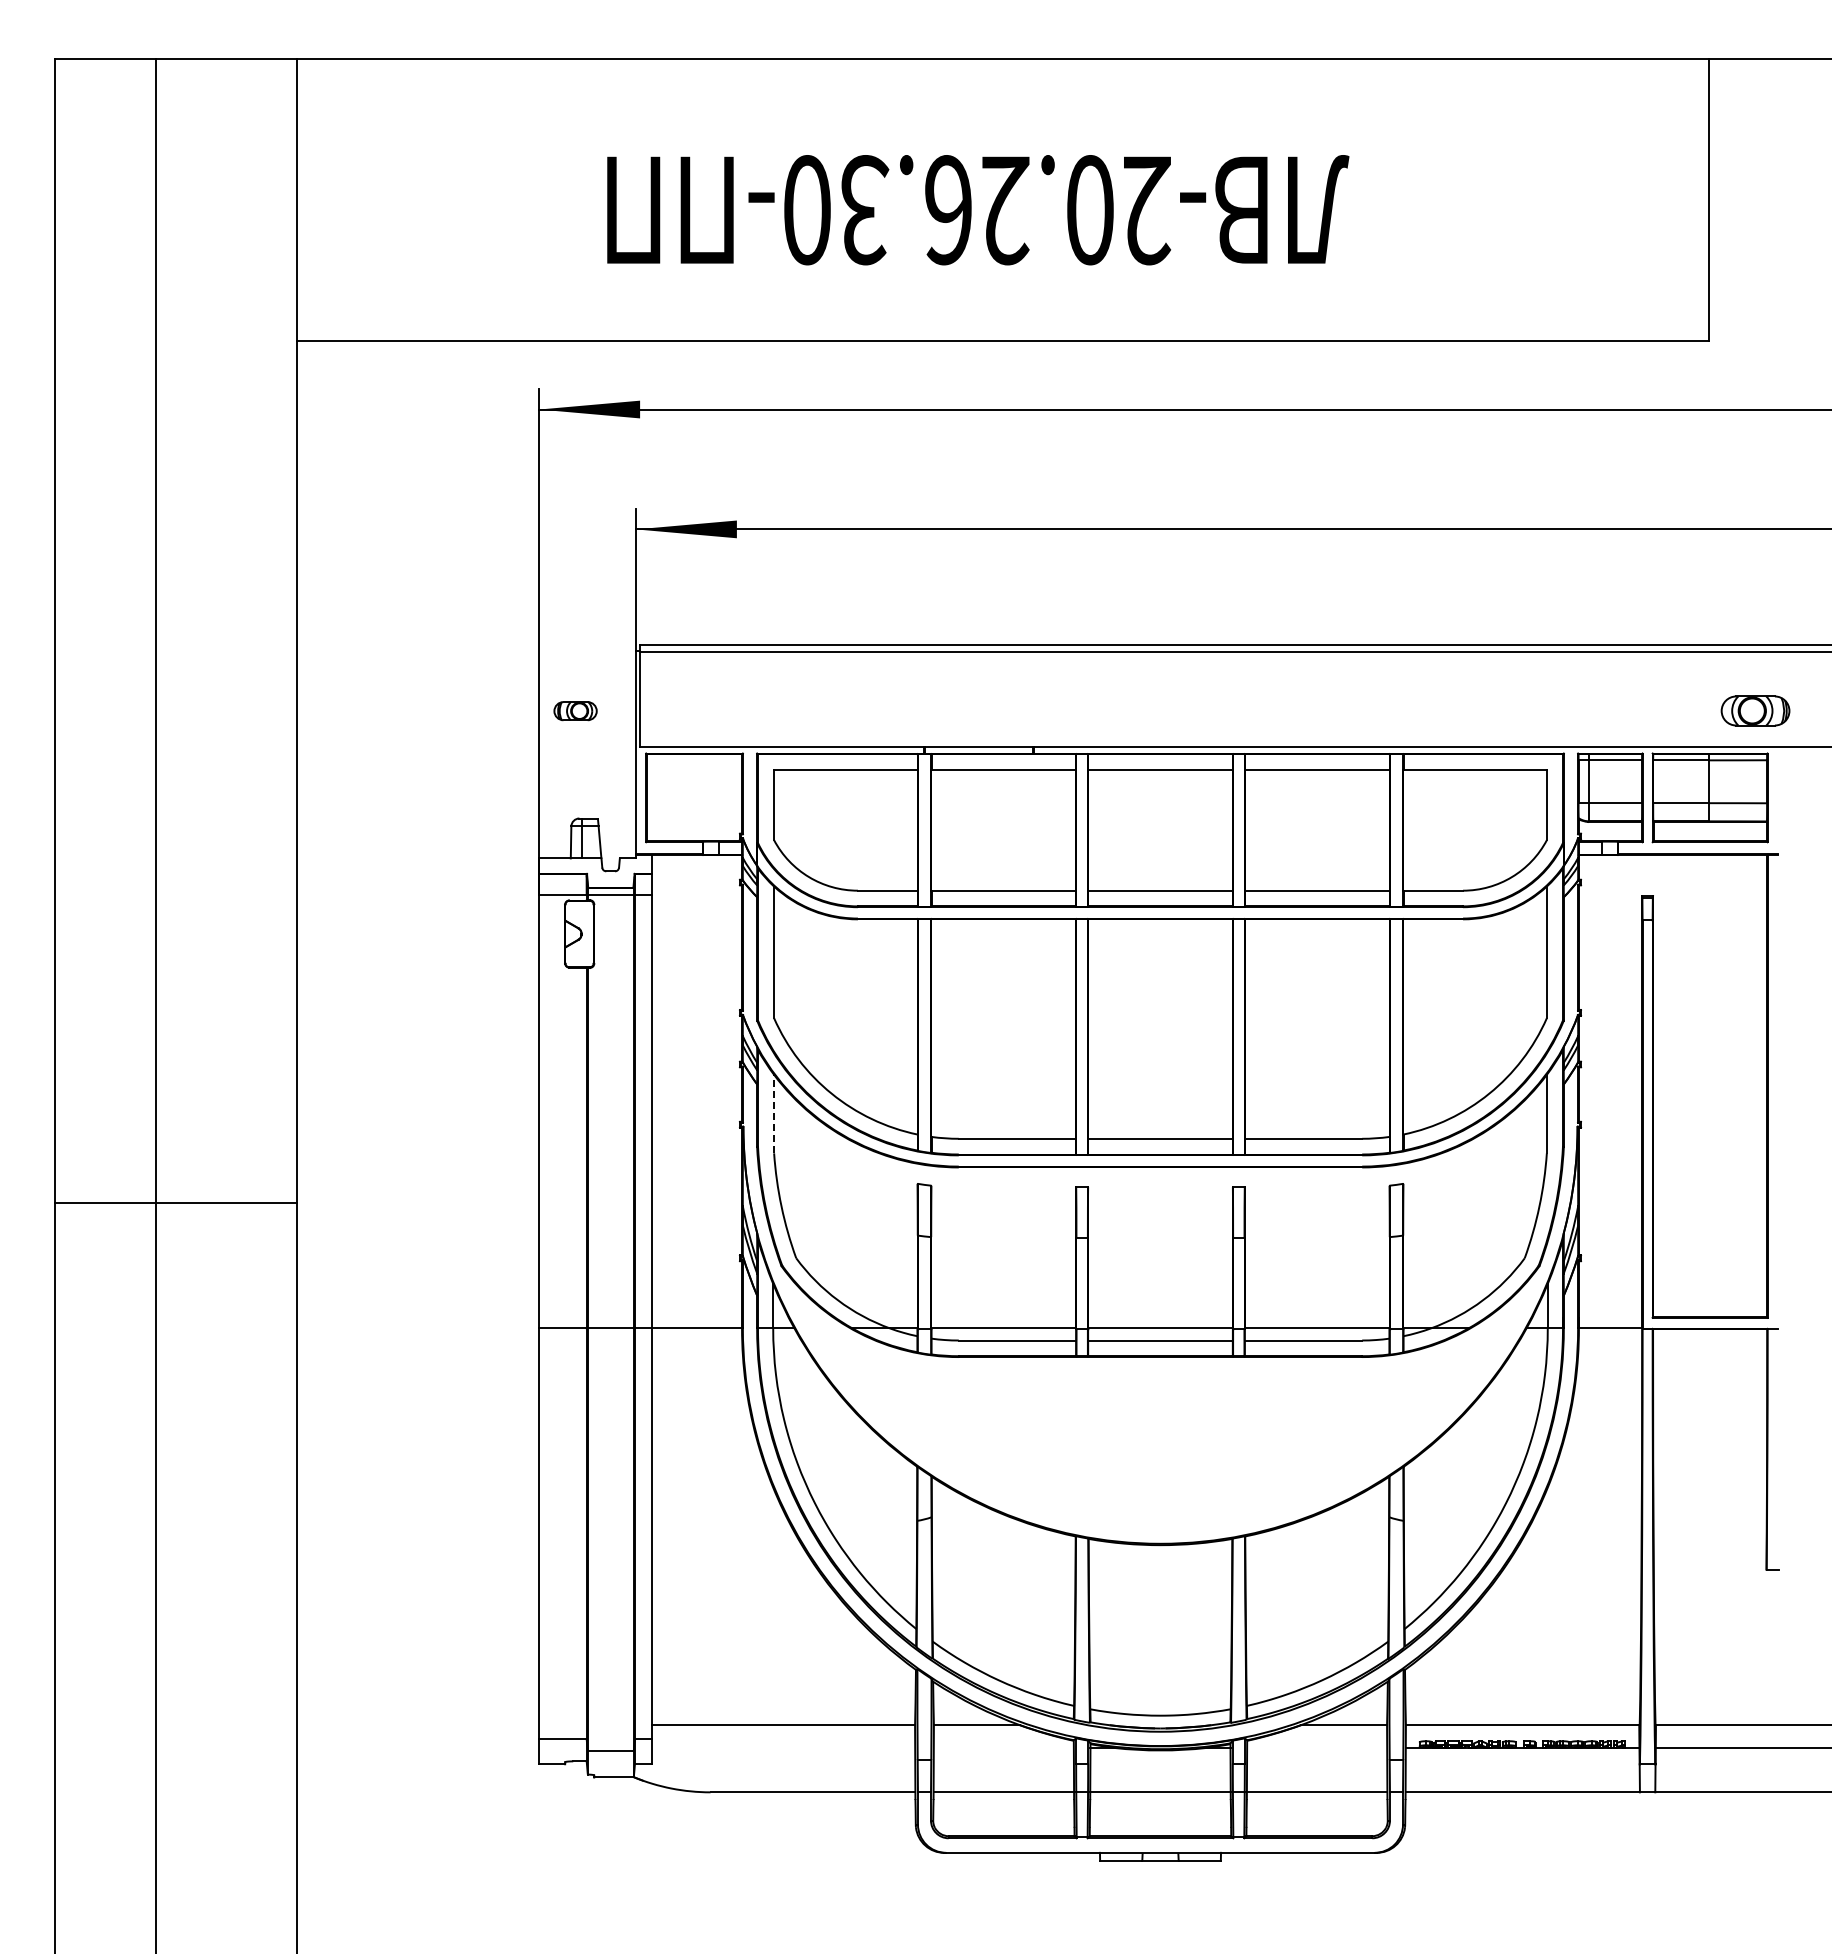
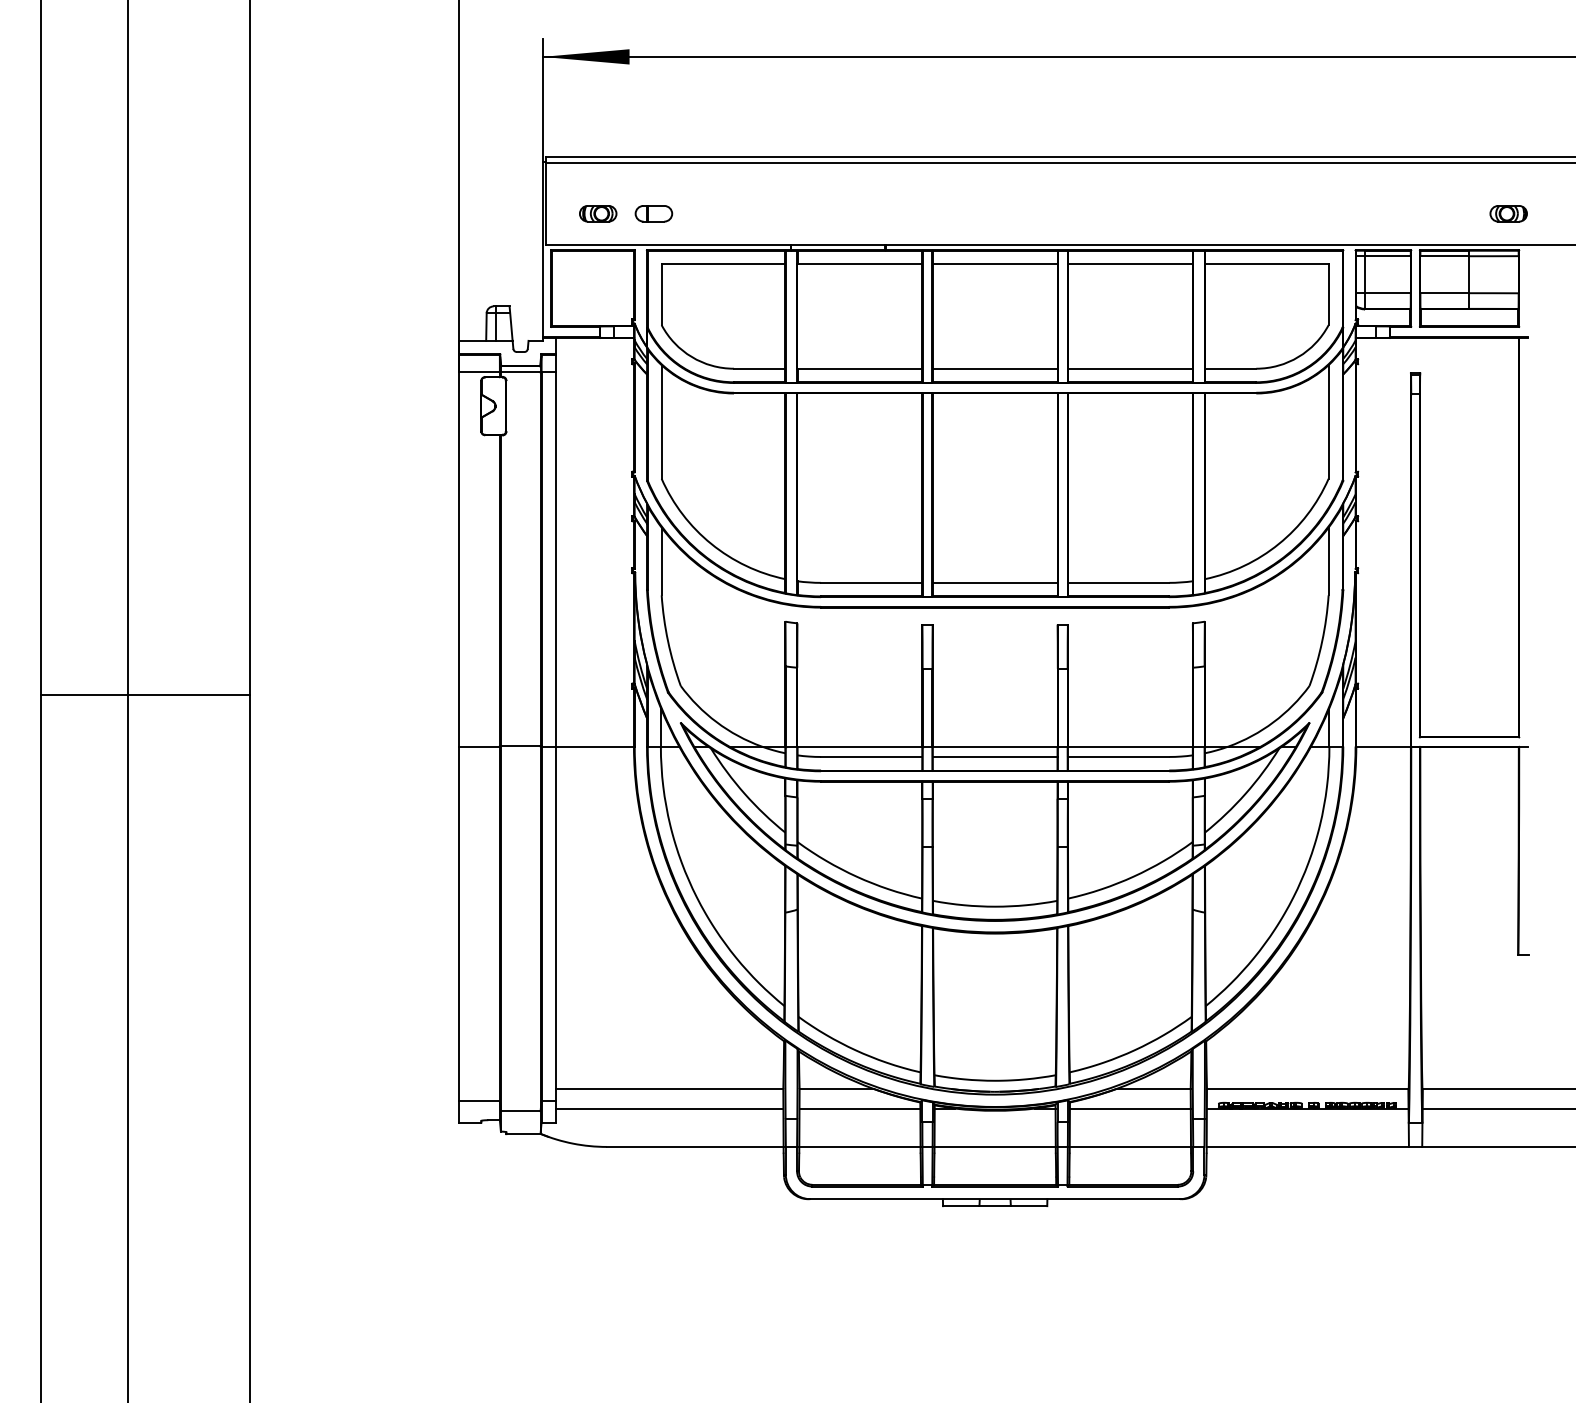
part: (575, 711) -> (598, 214), moved
part: (765, 711) -> (654, 214), added
part: (1755, 711) -> (1508, 214), size x0.62
line: (774, 1113) -> (662, 561), dashed -> solid
line: (175, 1202) -> (145, 694), moved
part: (1160, 1415) -> (995, 821), added
line: (783, 1747) -> (669, 1108), added
line: (1003, 1747) -> (859, 1108), added
line: (1317, 1747) -> (1130, 1108), added

